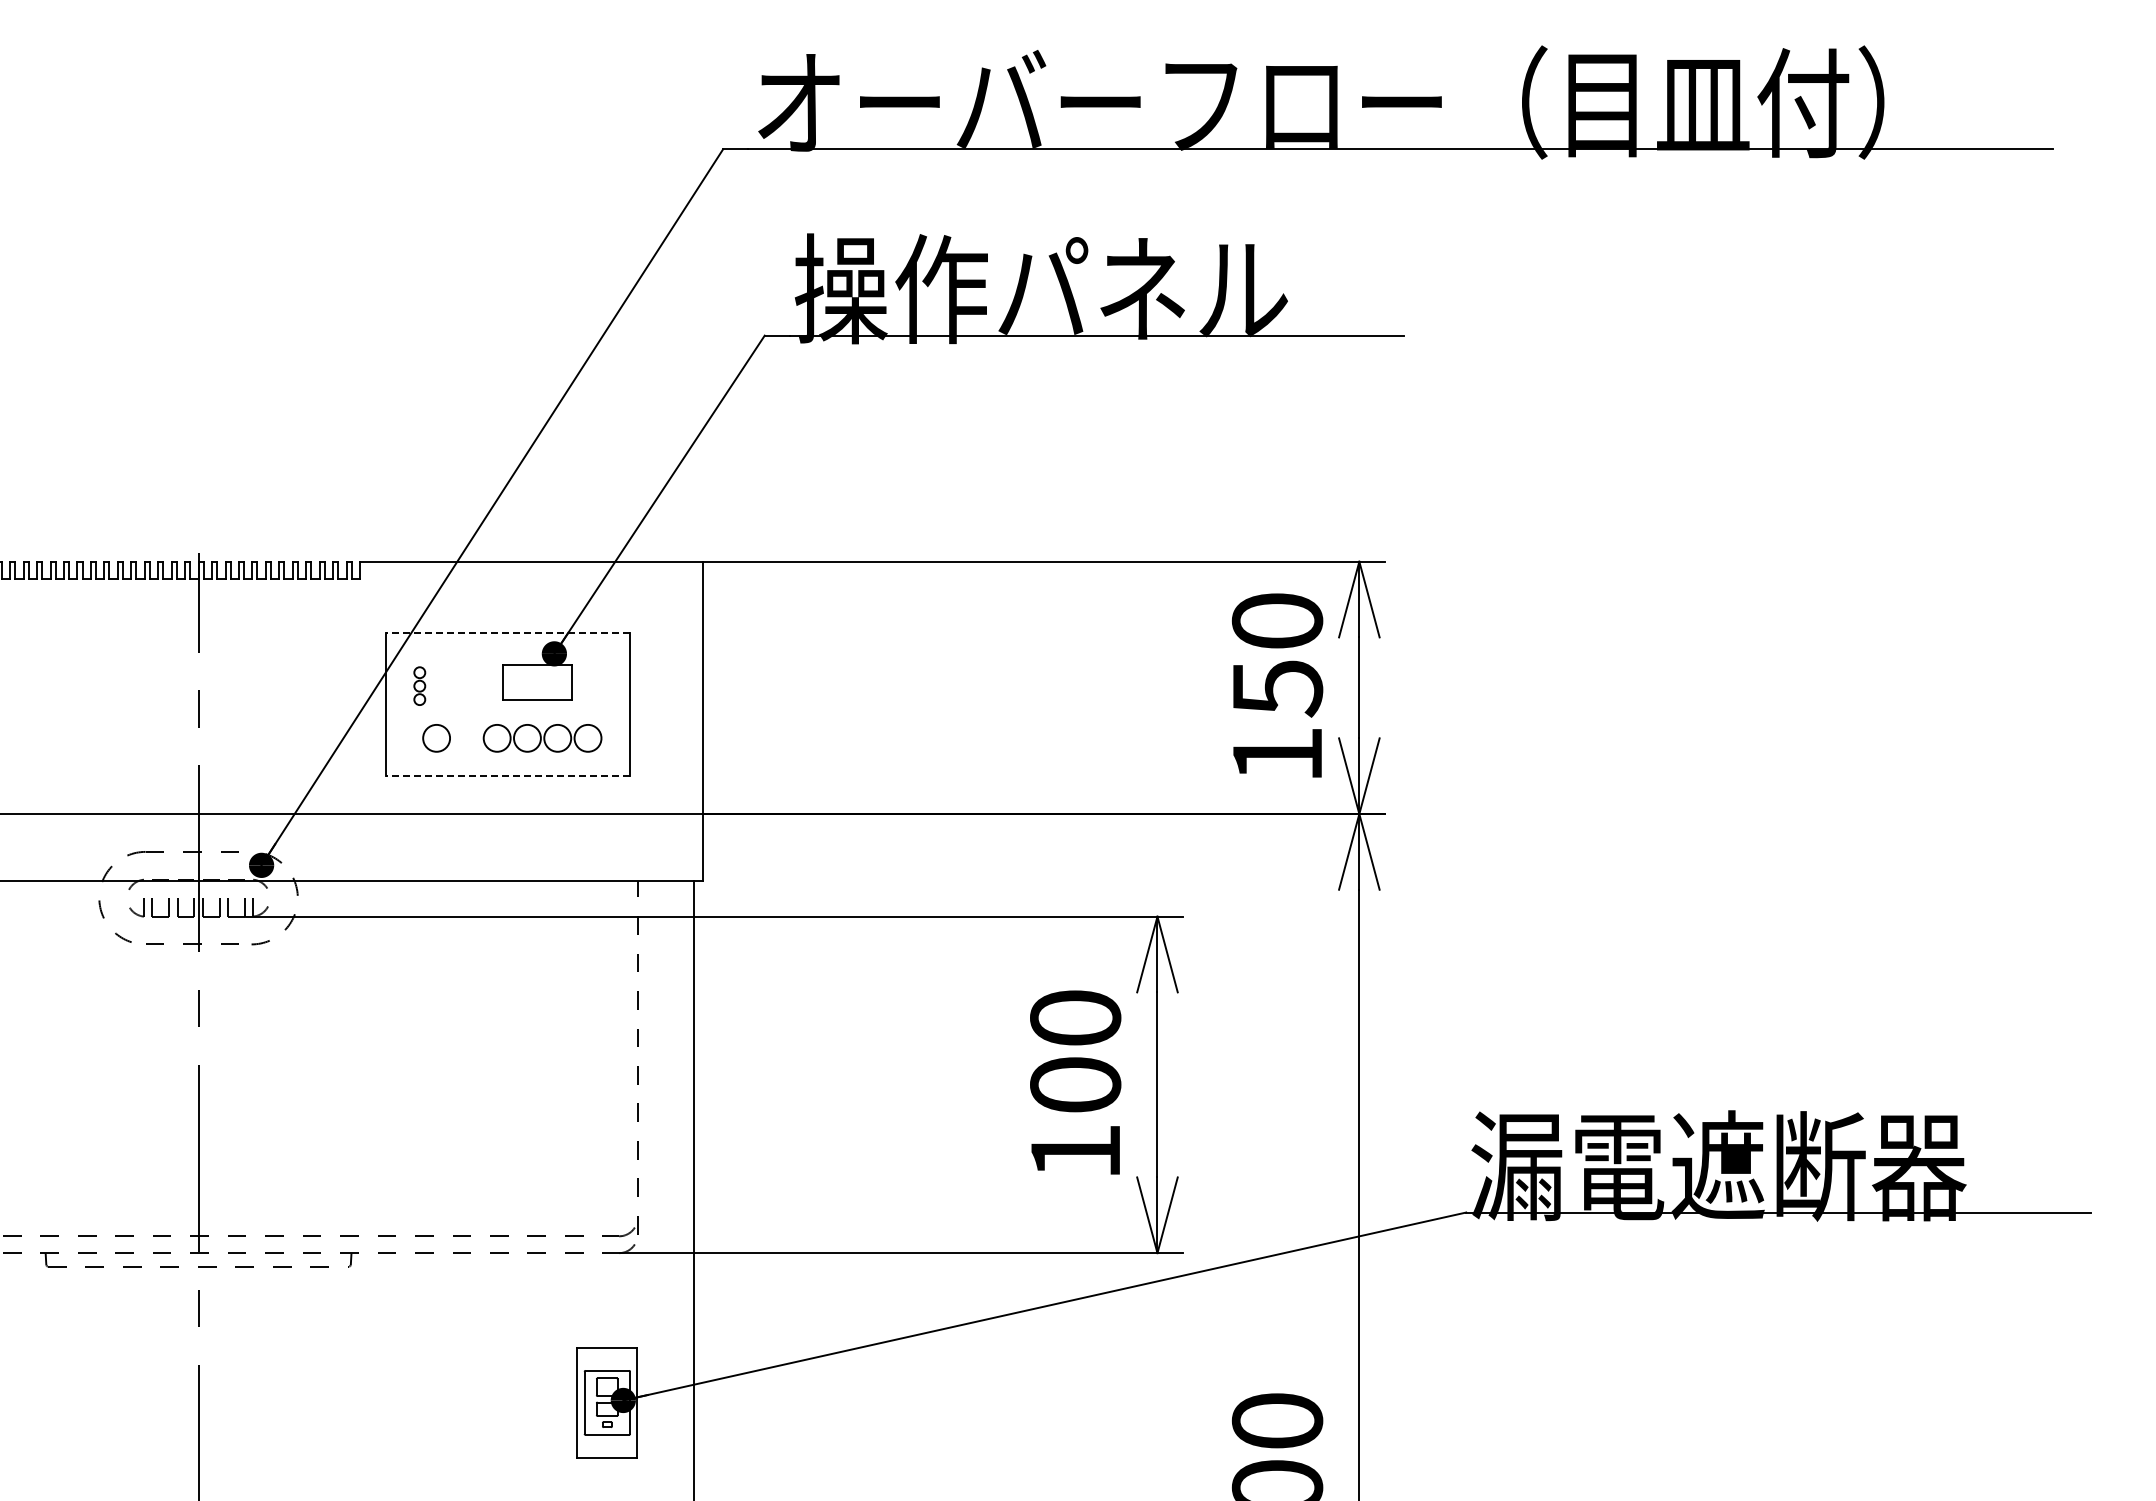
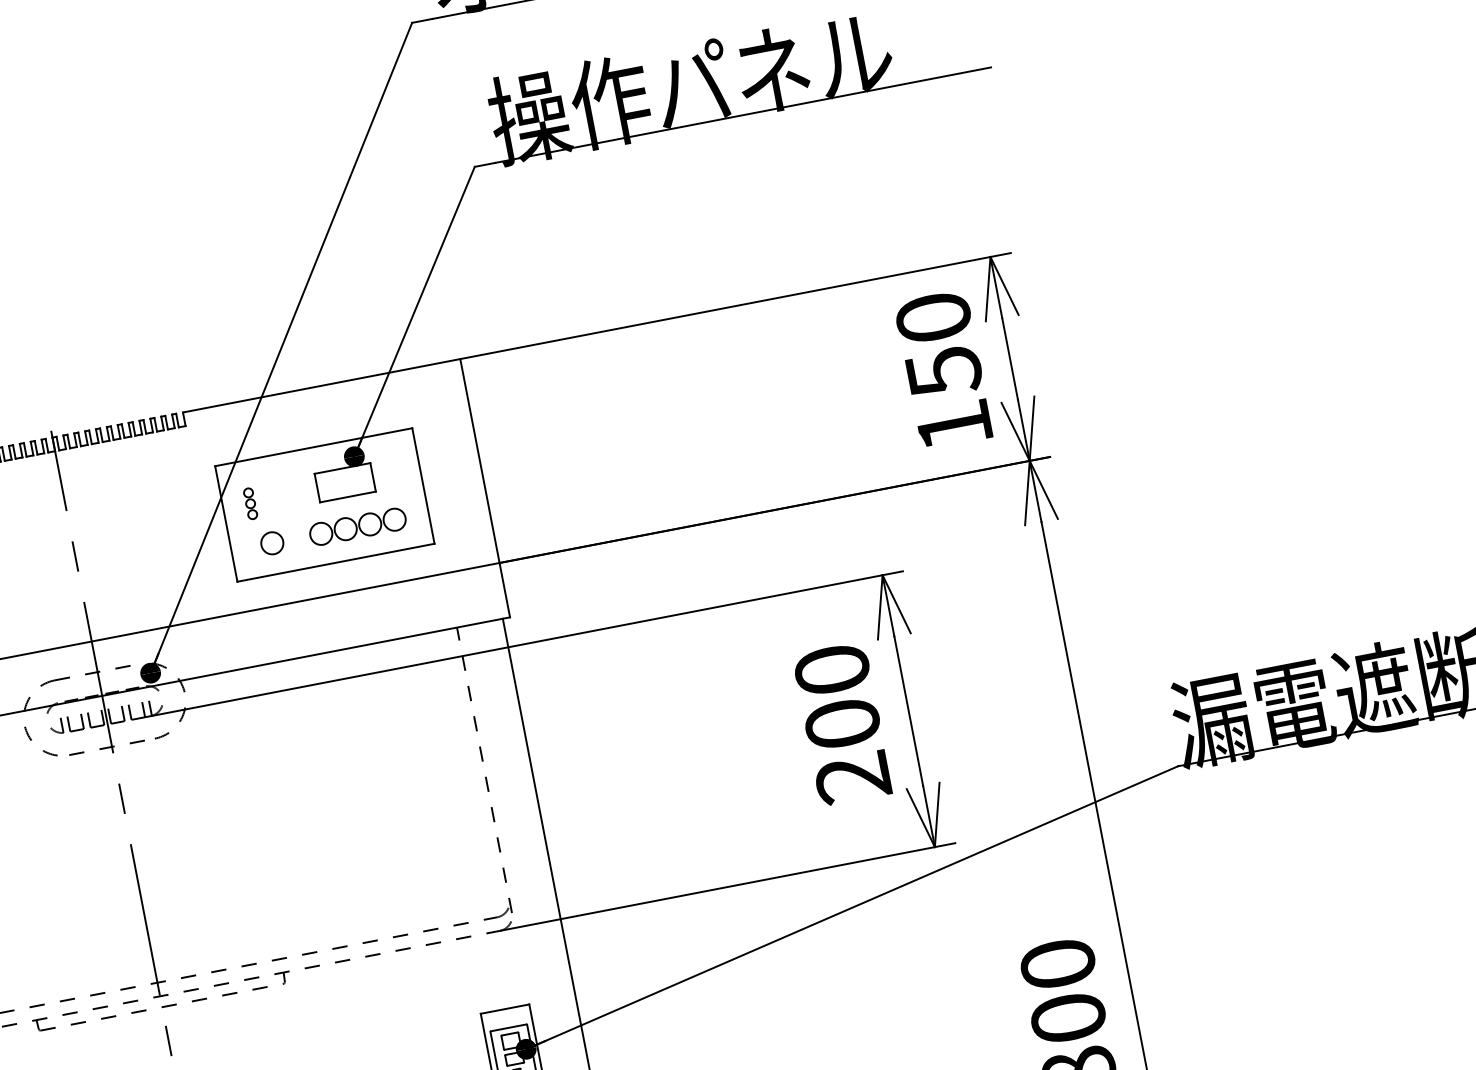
line: (508, 633) -> (314, 447), dashed -> solid
line: (508, 776) -> (336, 562), dashed -> solid
text: (1074, 1152) -> (852, 778), 100 -> 200

